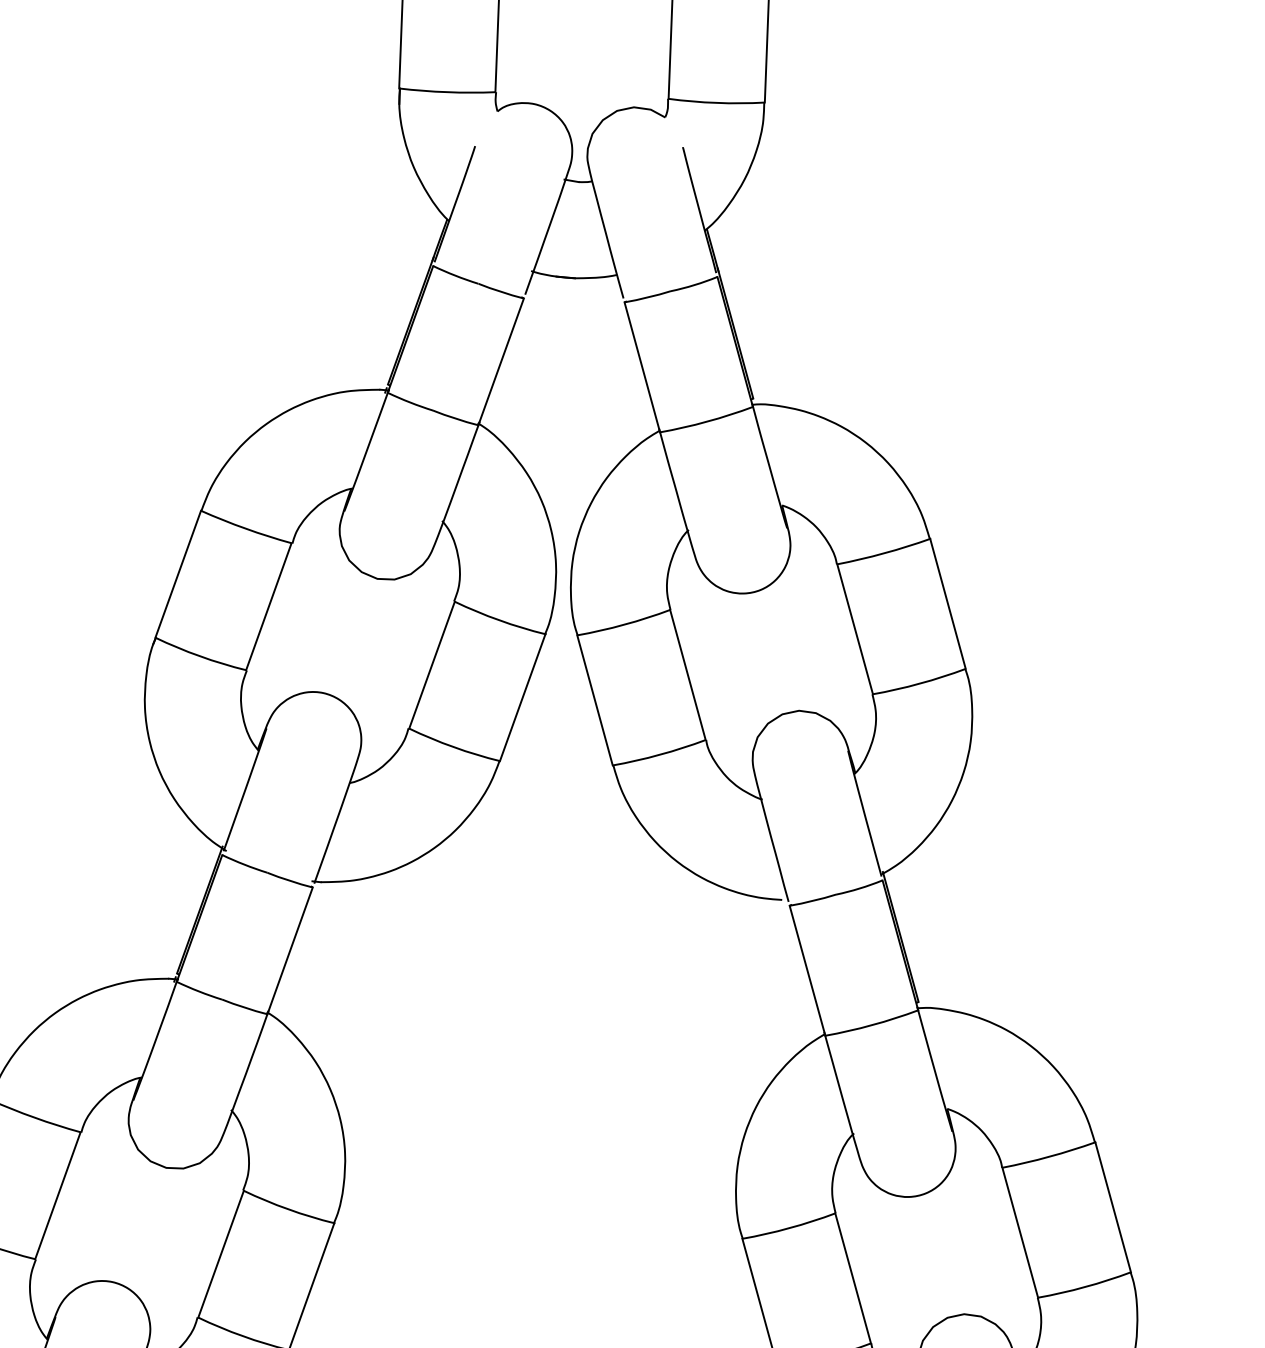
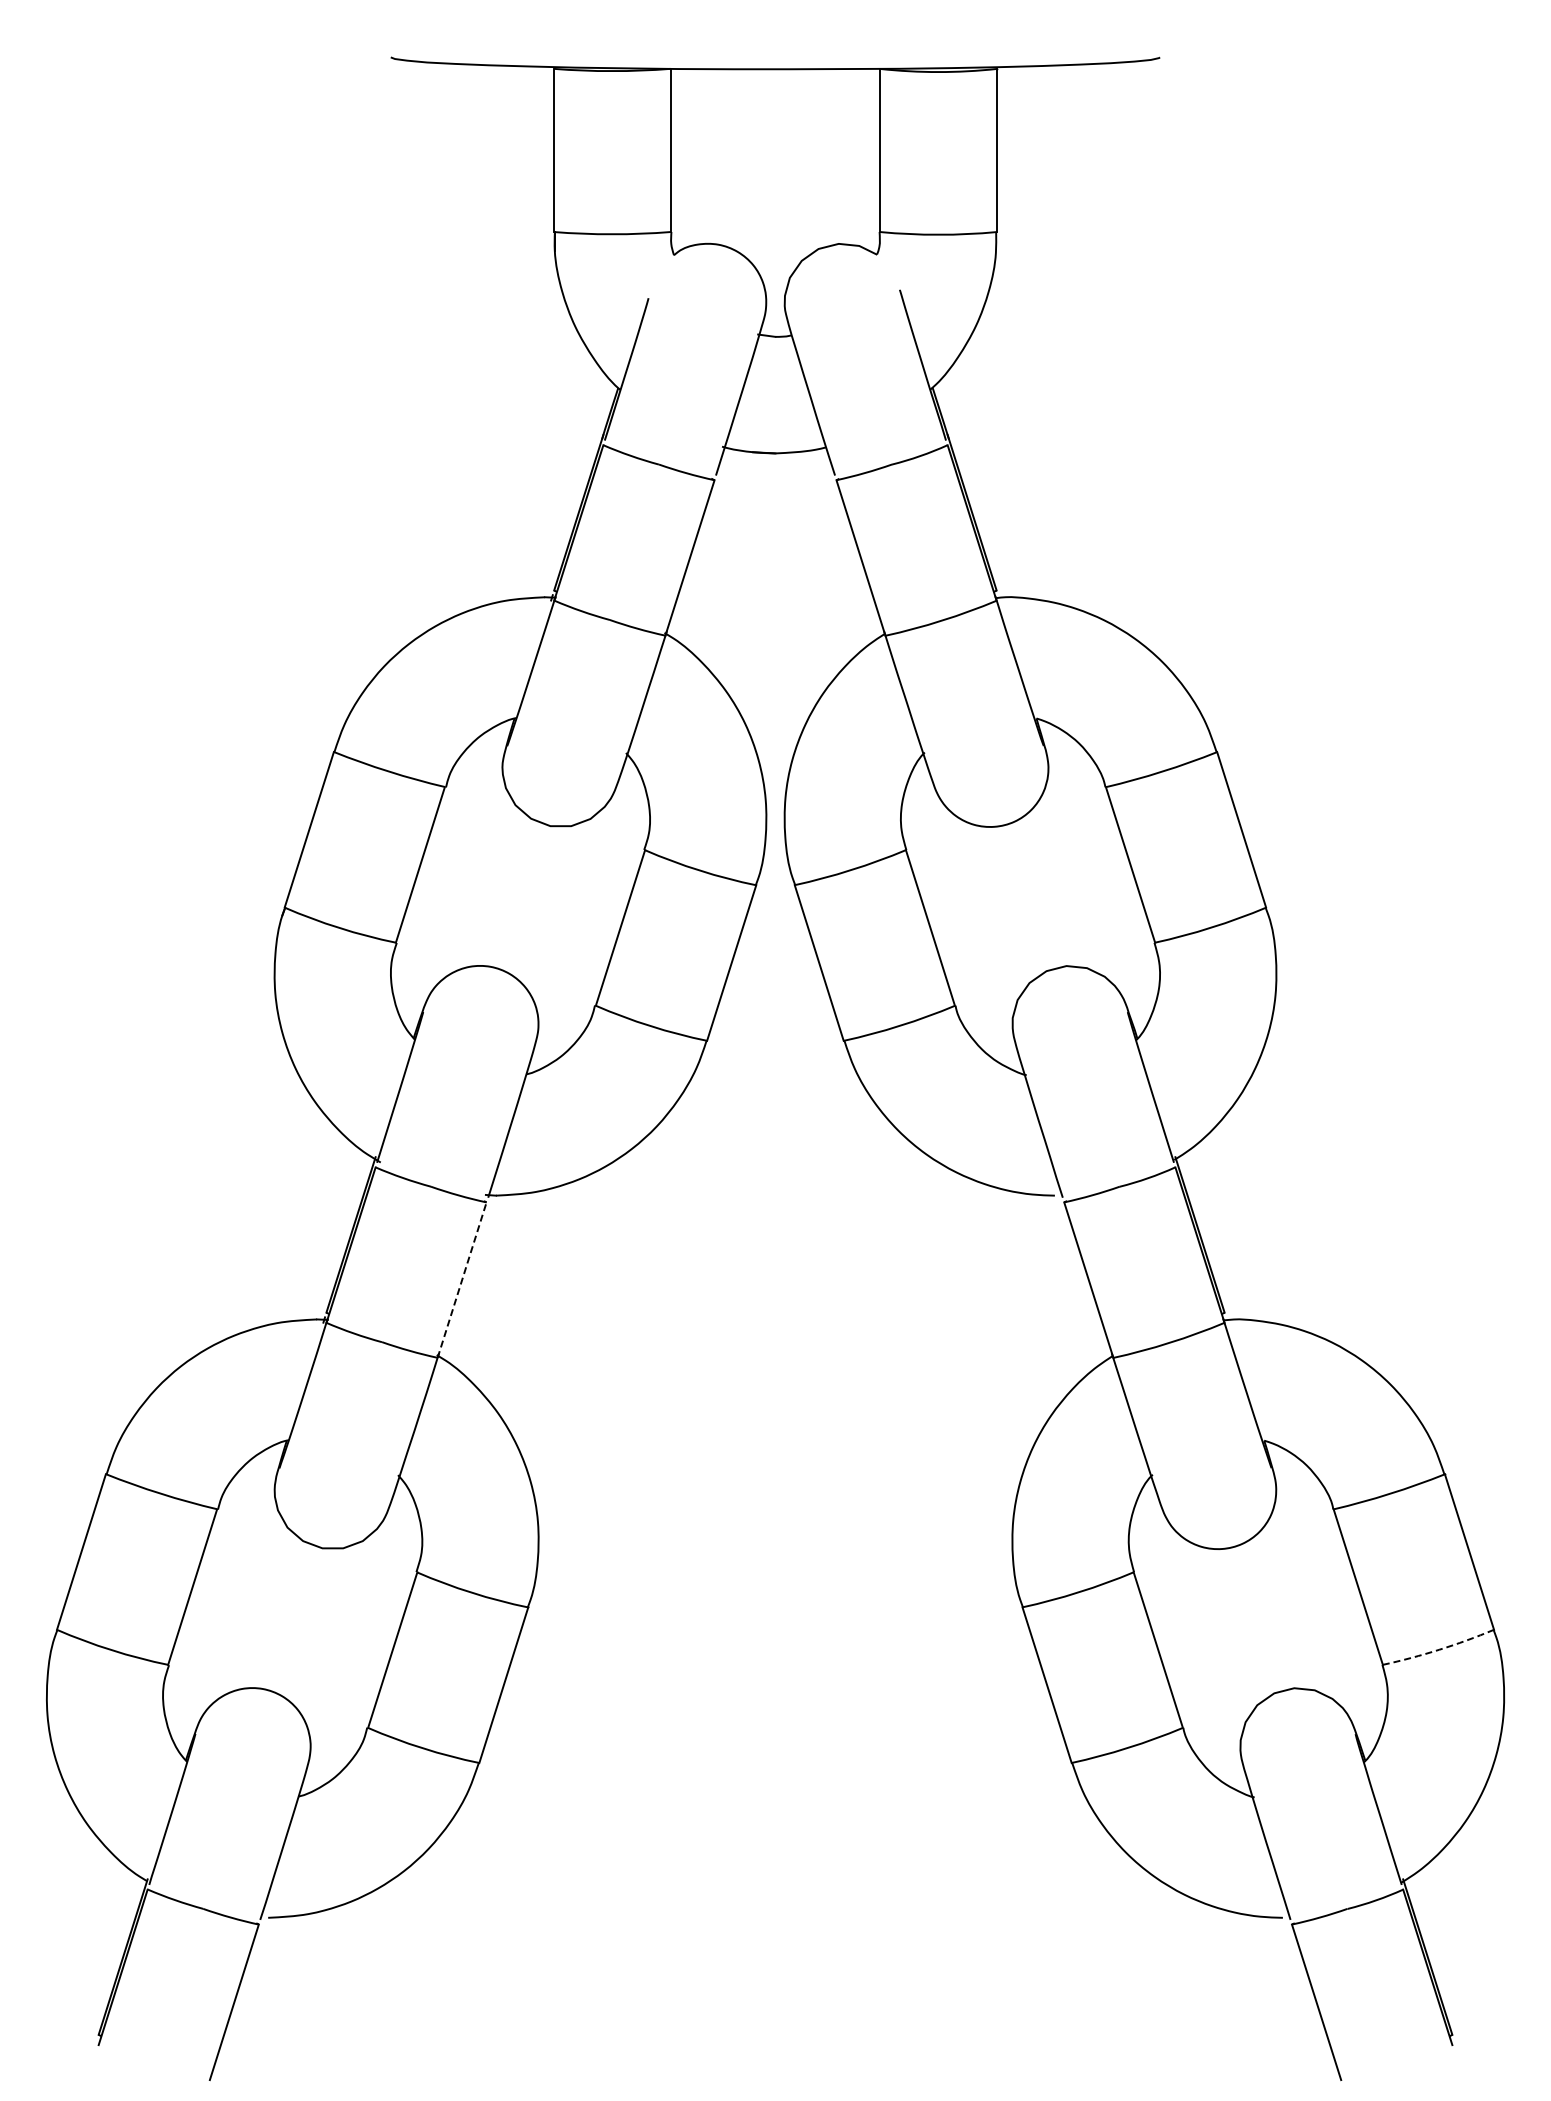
line: (290, 951) -> (462, 1280), solid -> dashed
arc: (1085, 1286) -> (1439, 1649), solid -> dashed

